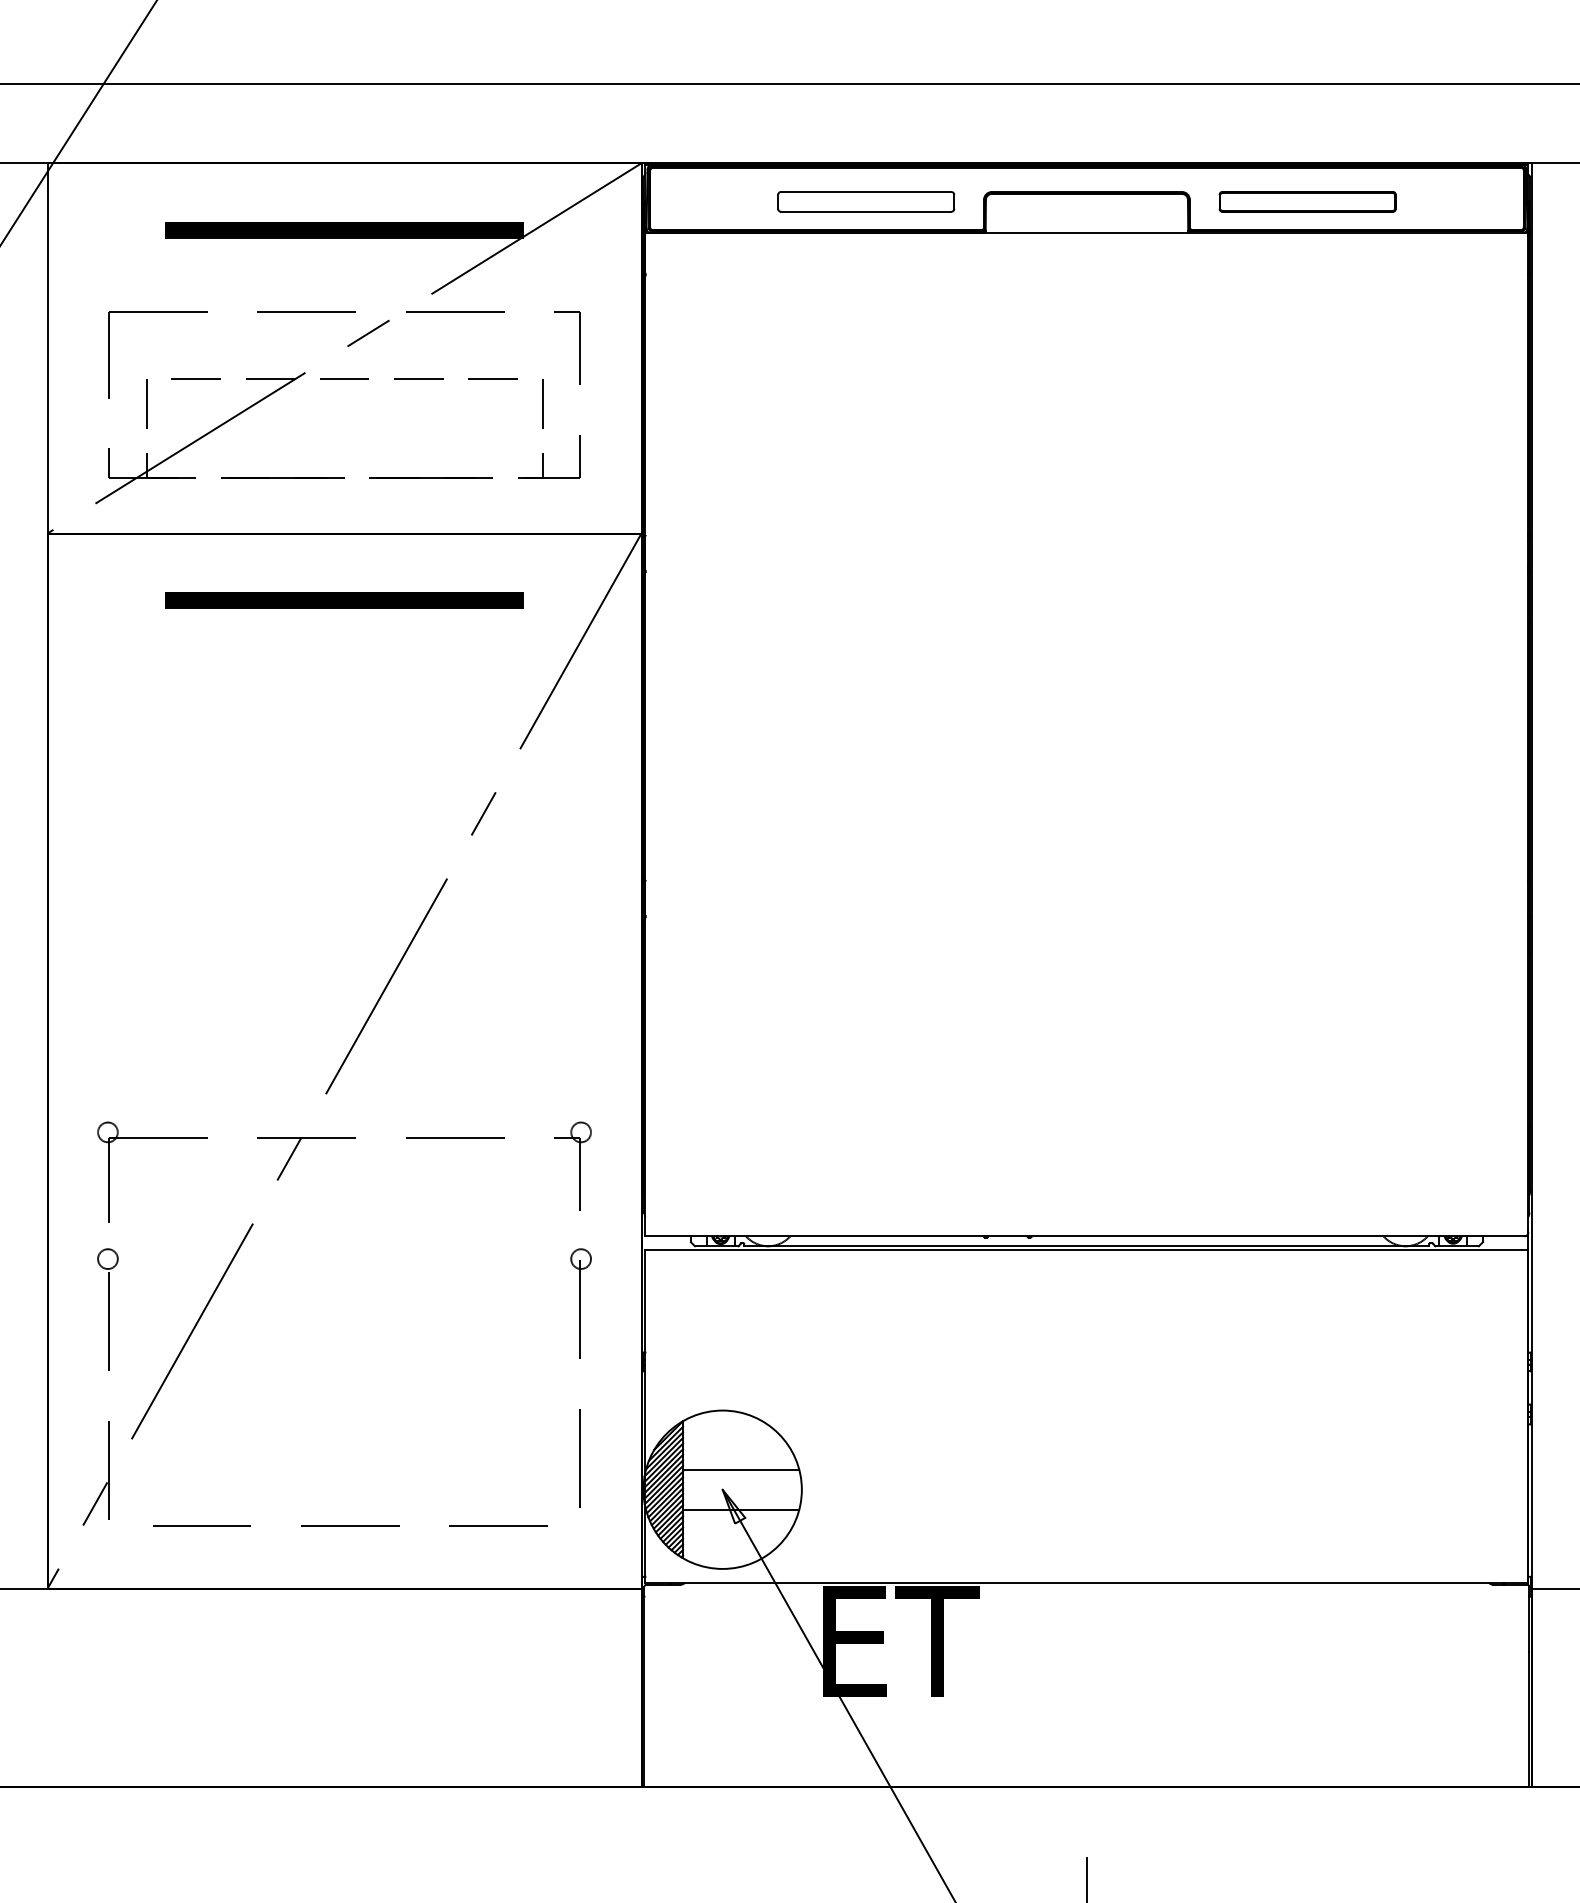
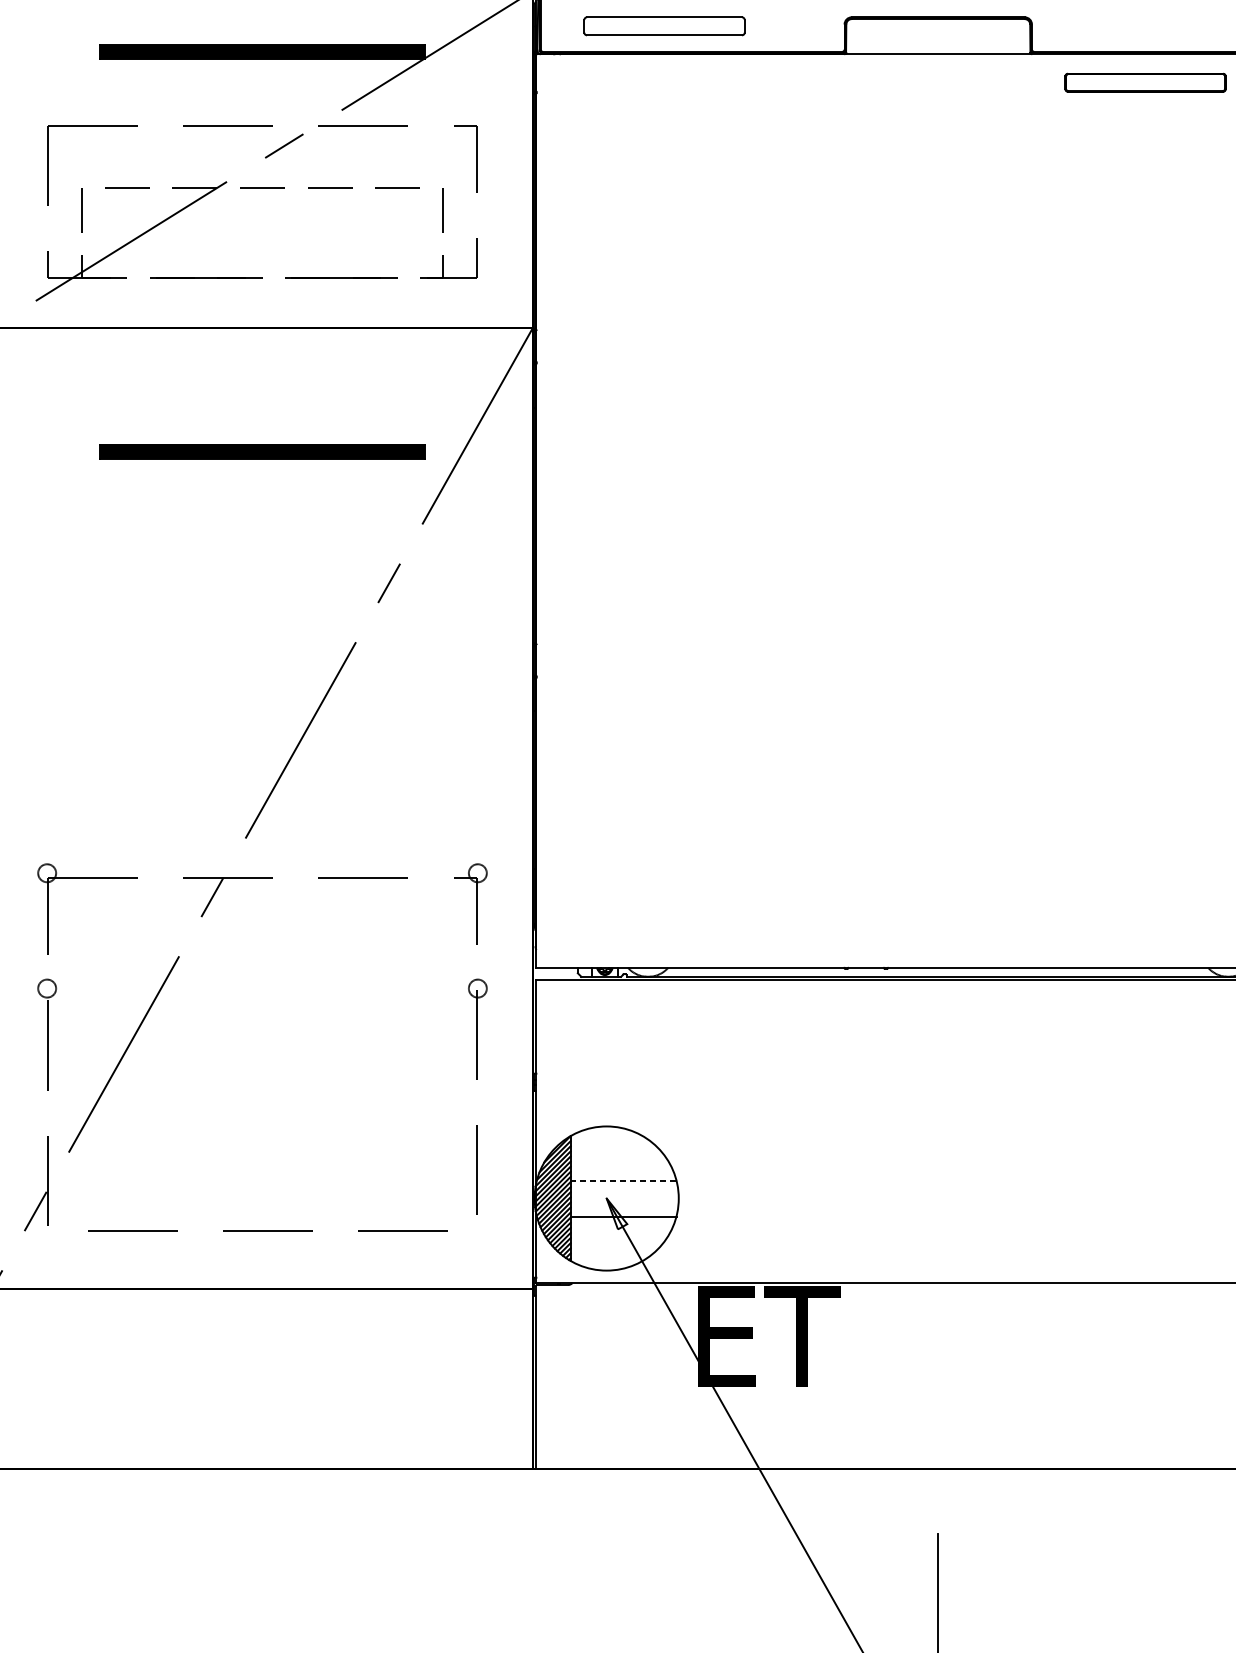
part: (866, 201) -> (664, 25), moved
part: (1307, 201) -> (1145, 82), moved
part: (344, 600) -> (262, 451), moved
line: (740, 1469) -> (622, 1180), solid -> dashed

